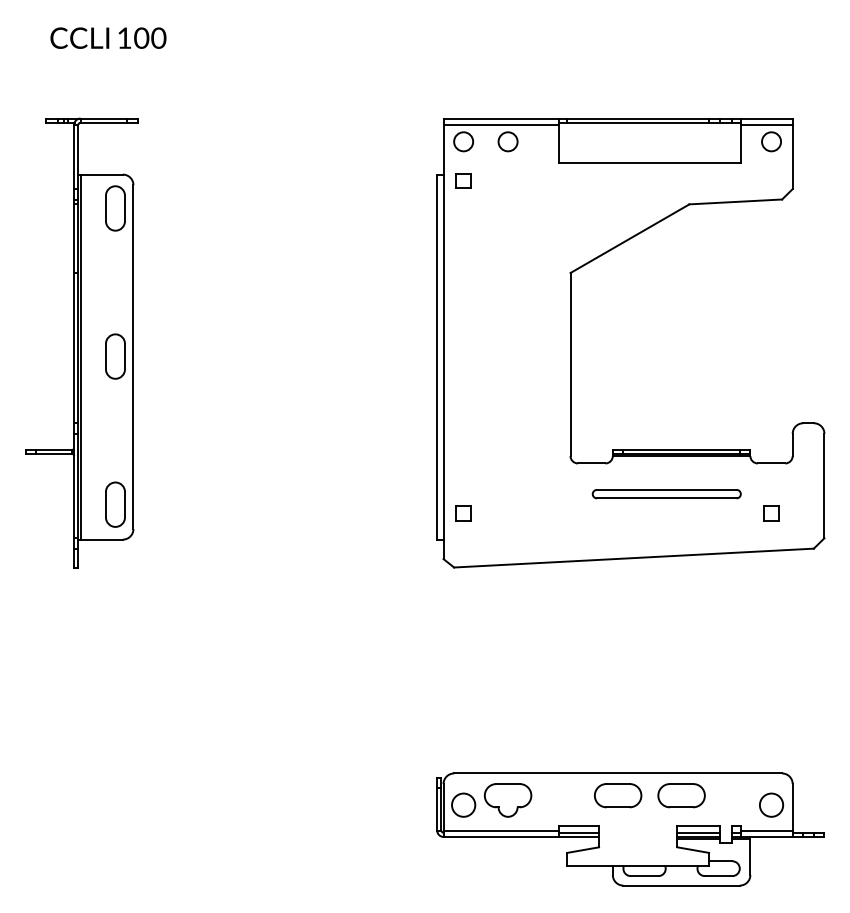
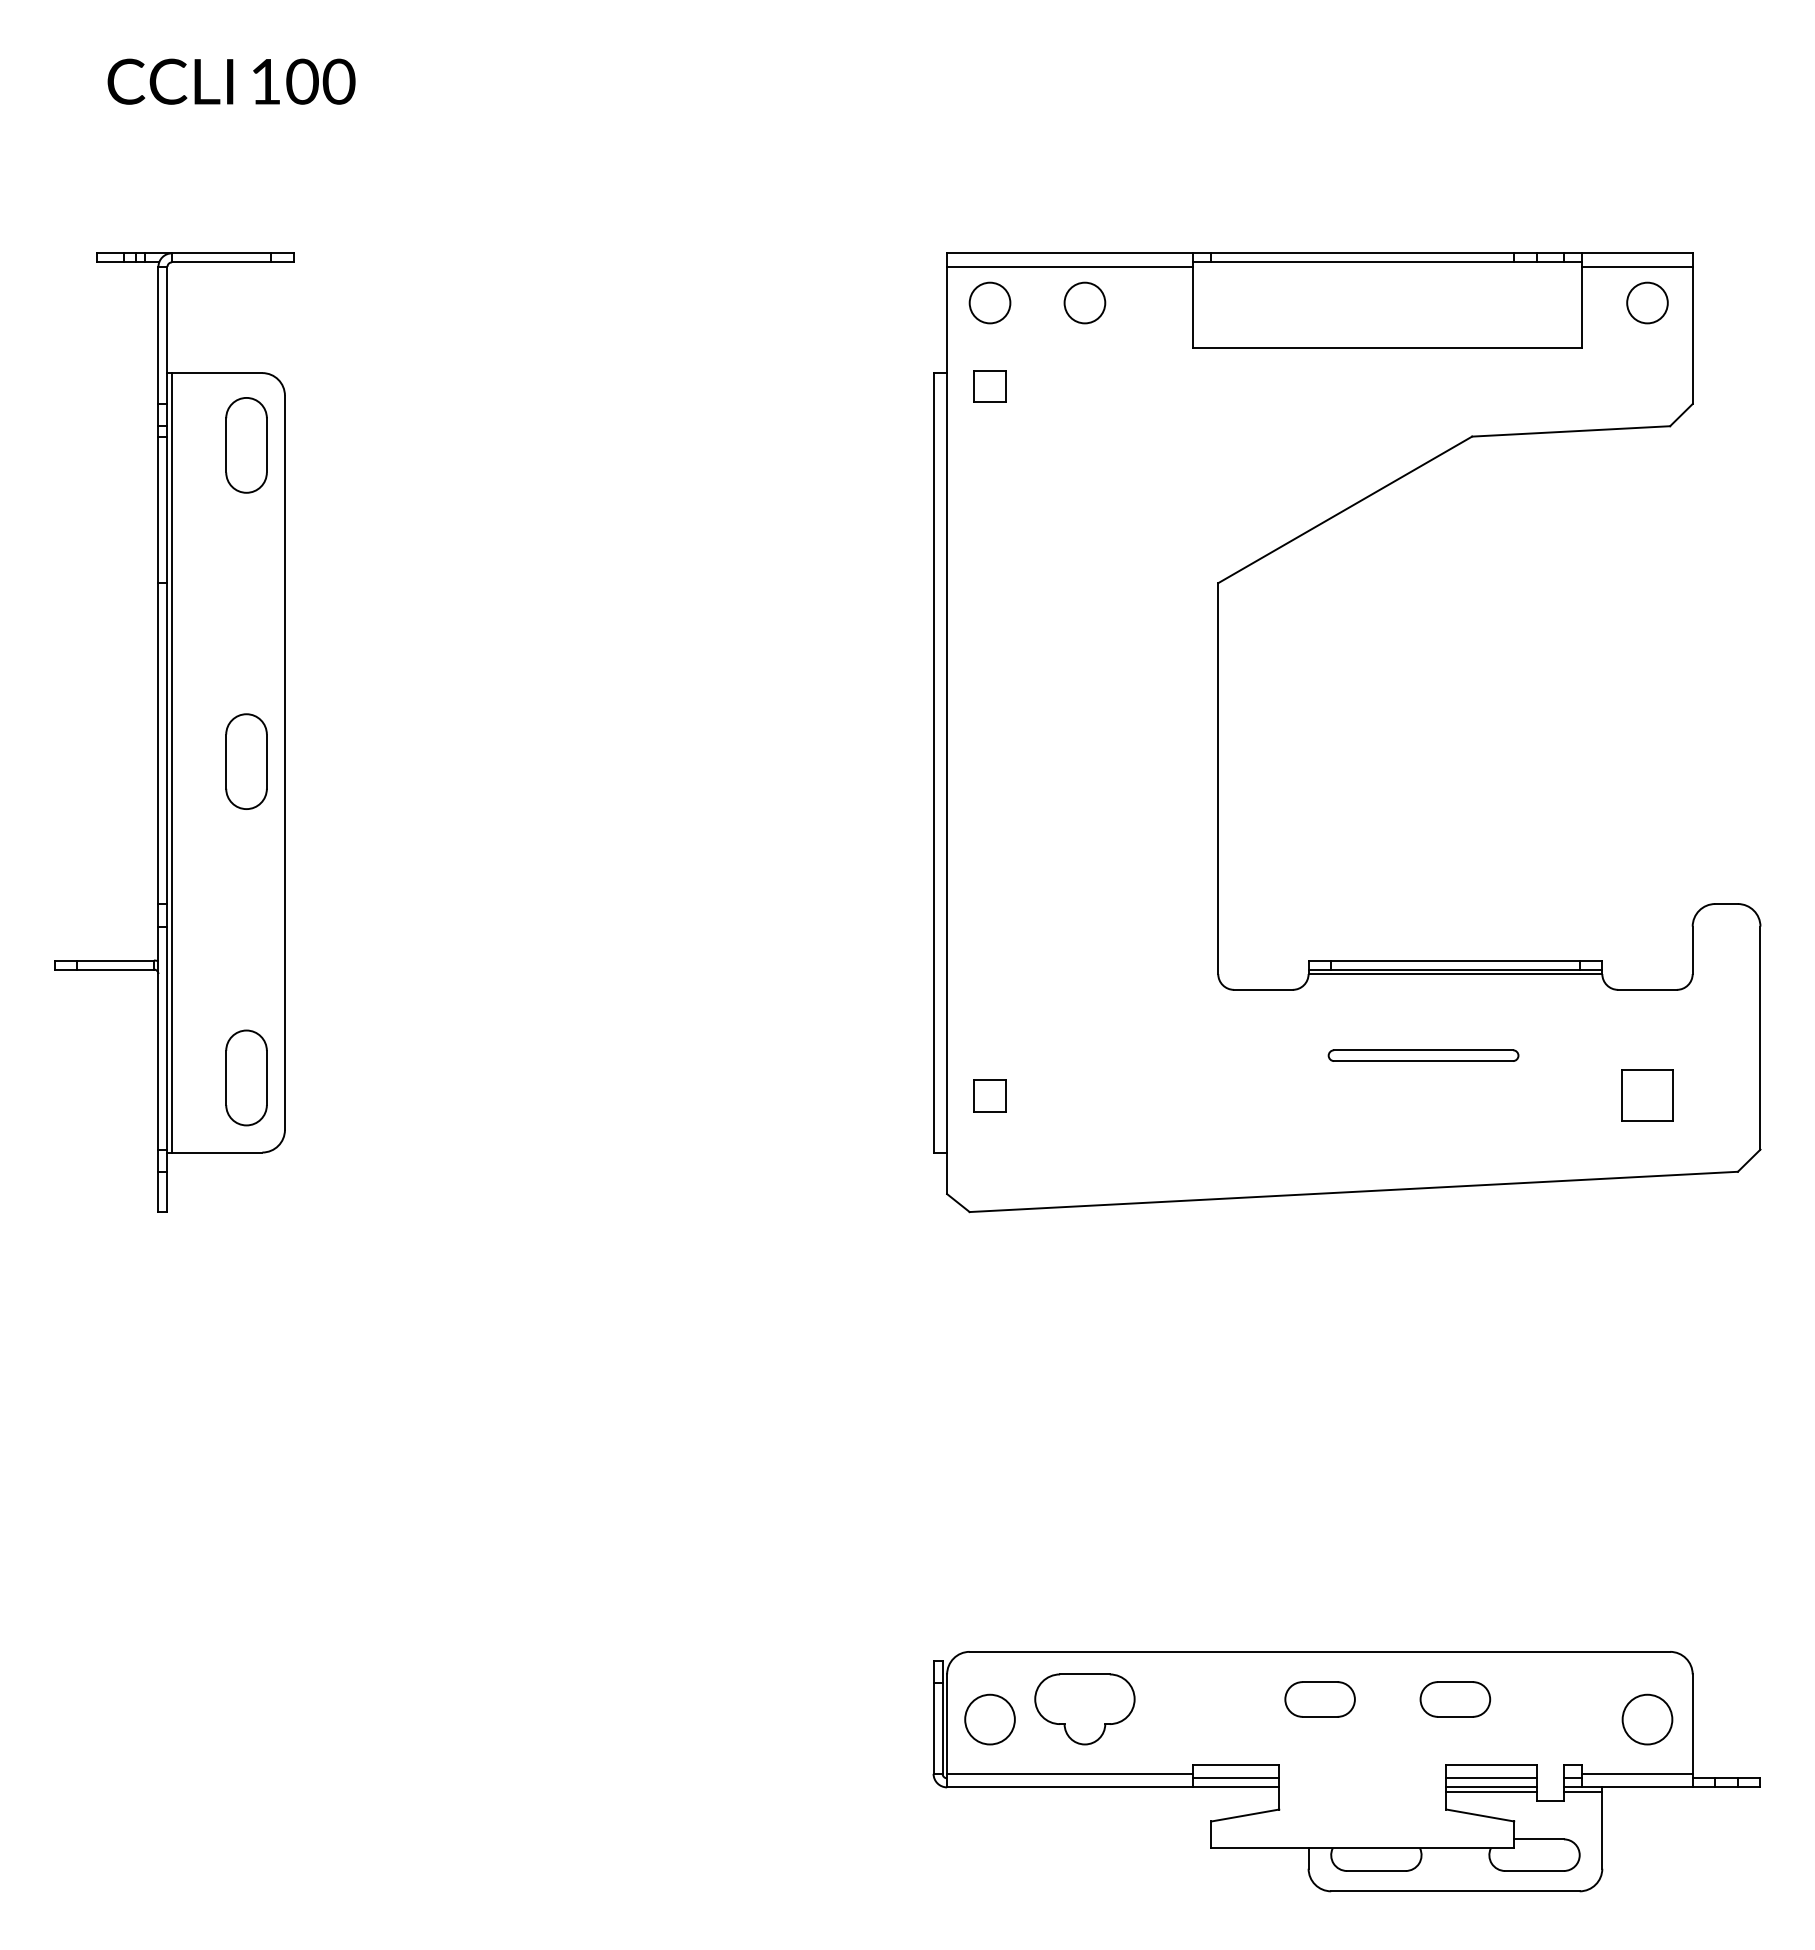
part: (666, 494) -> (1423, 1056), size x0.6
part: (771, 513) -> (1647, 1096), size x1.6
part: (618, 795) -> (1320, 1698), size x0.7
part: (681, 795) -> (1455, 1698), size x0.7

